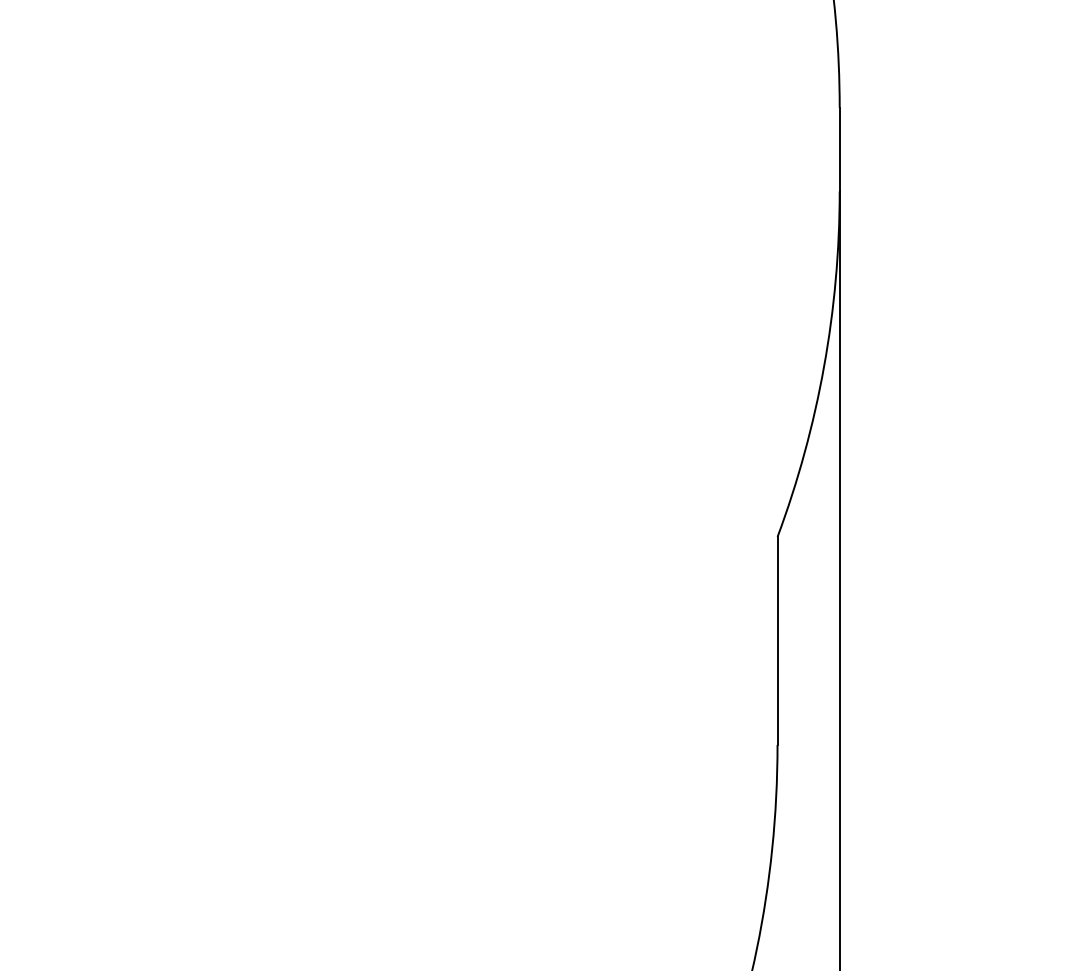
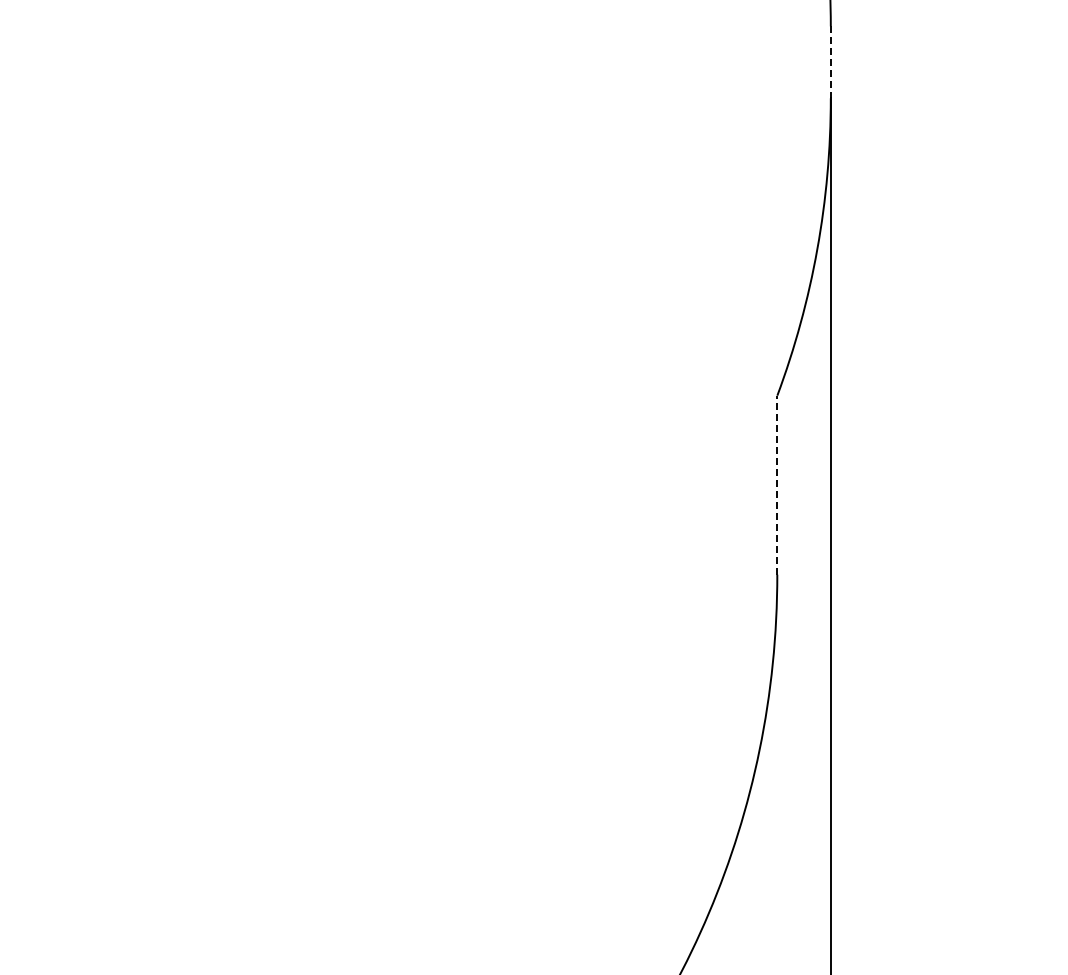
line: (839, 149) -> (830, 62), solid -> dashed
line: (777, 640) -> (777, 484), solid -> dashed

